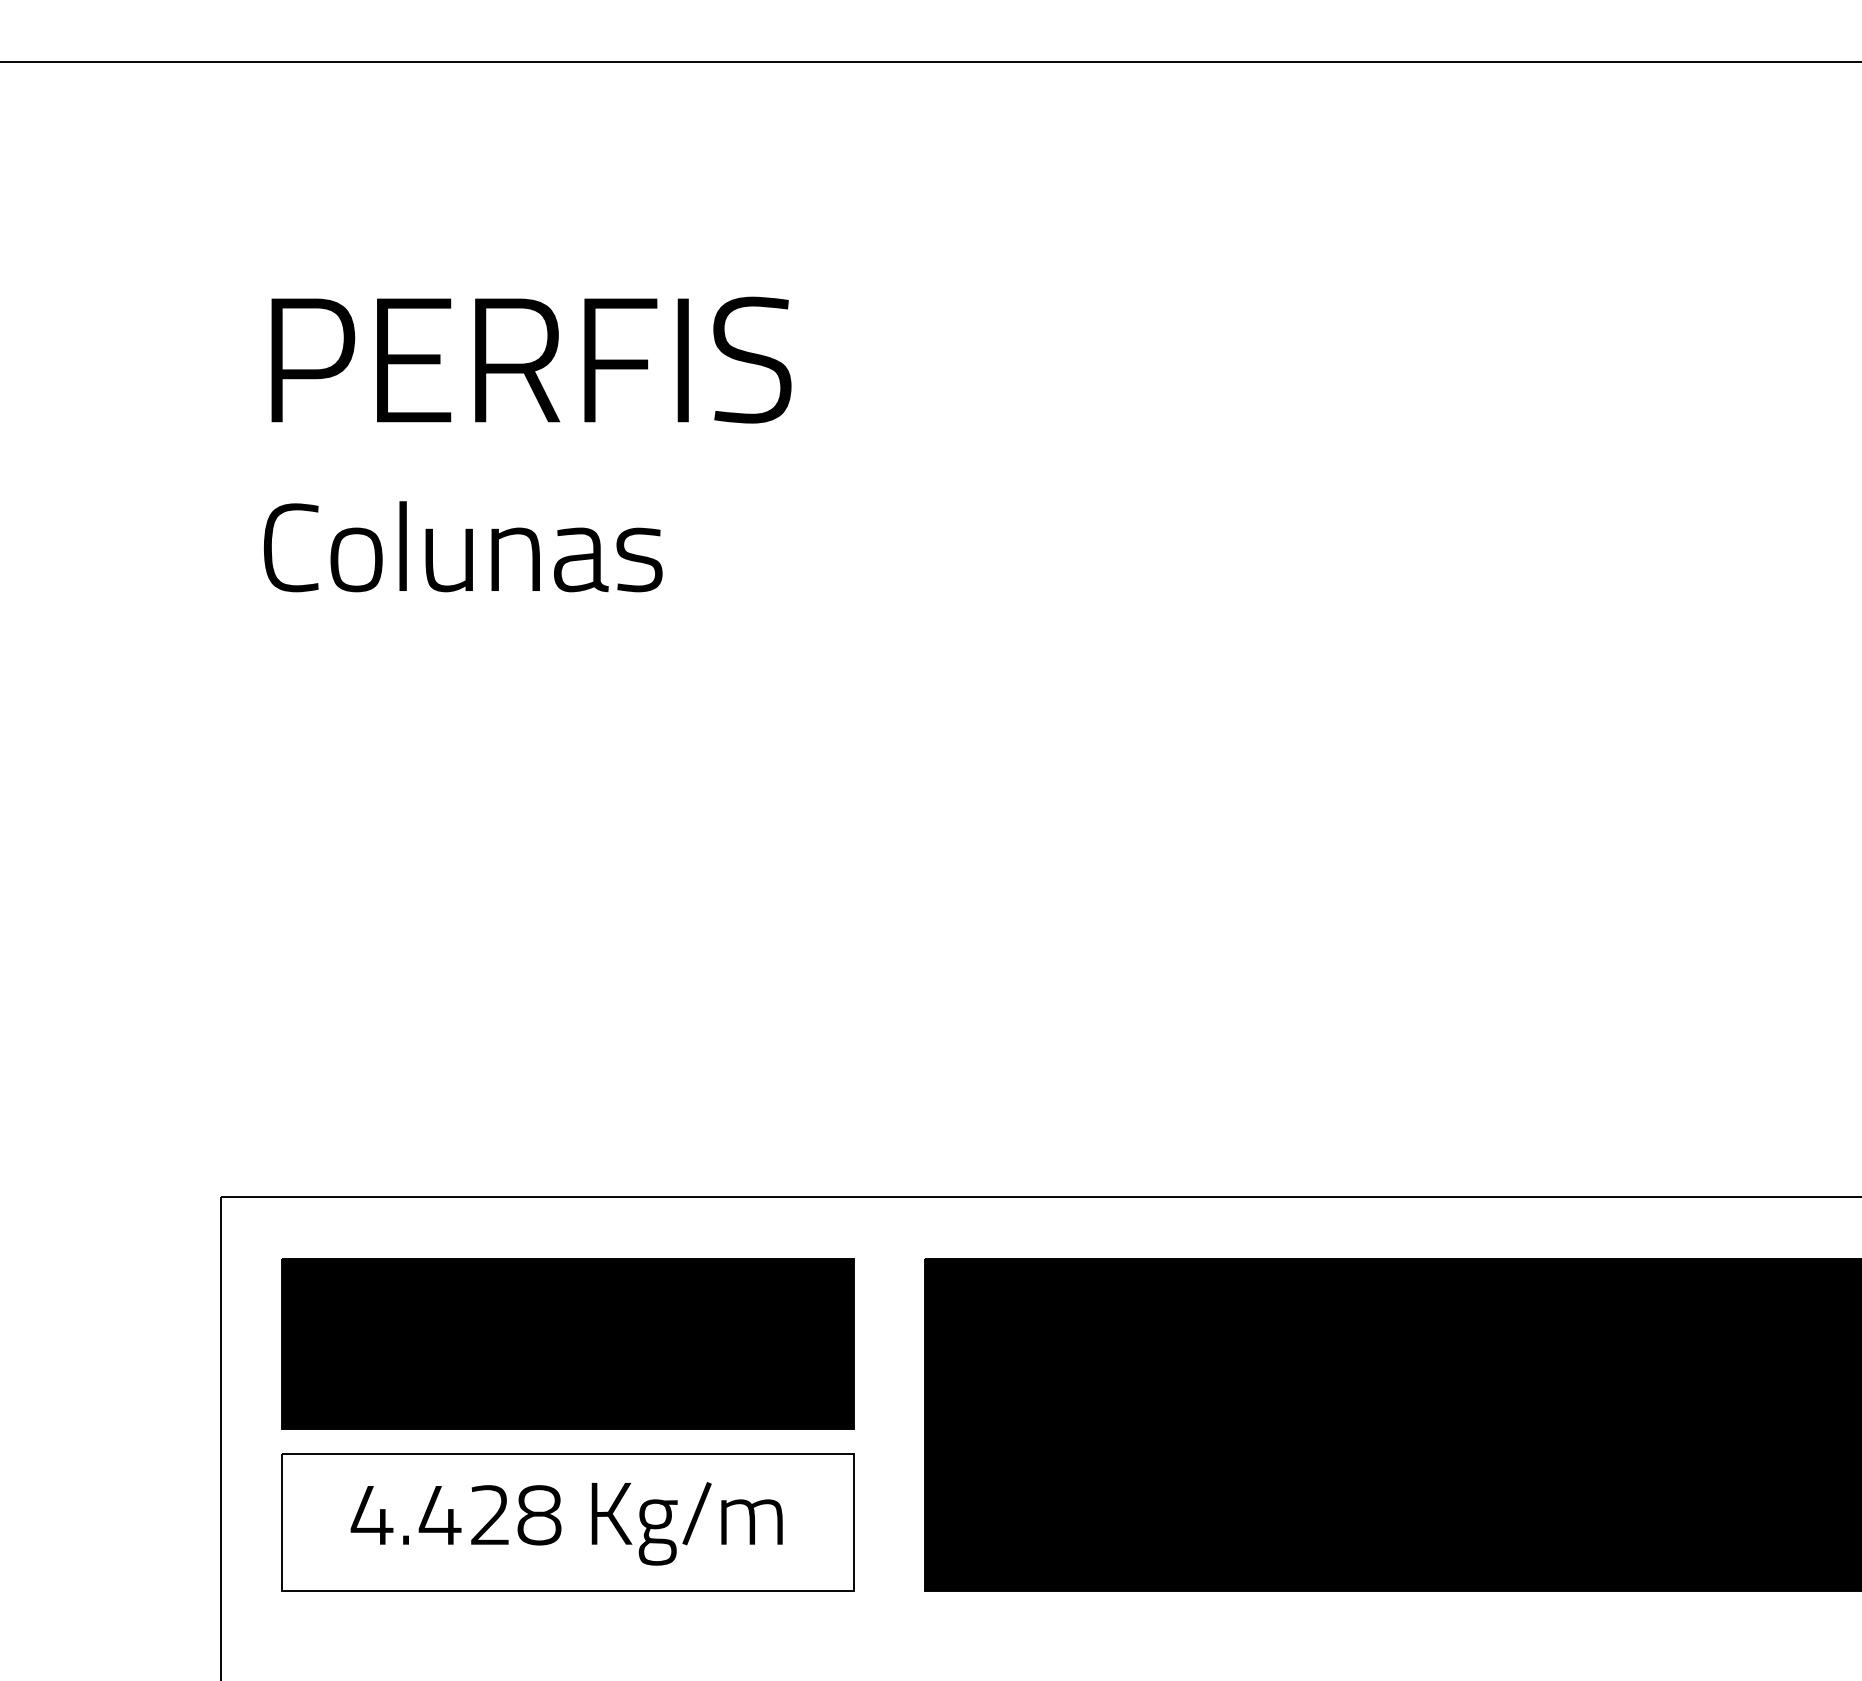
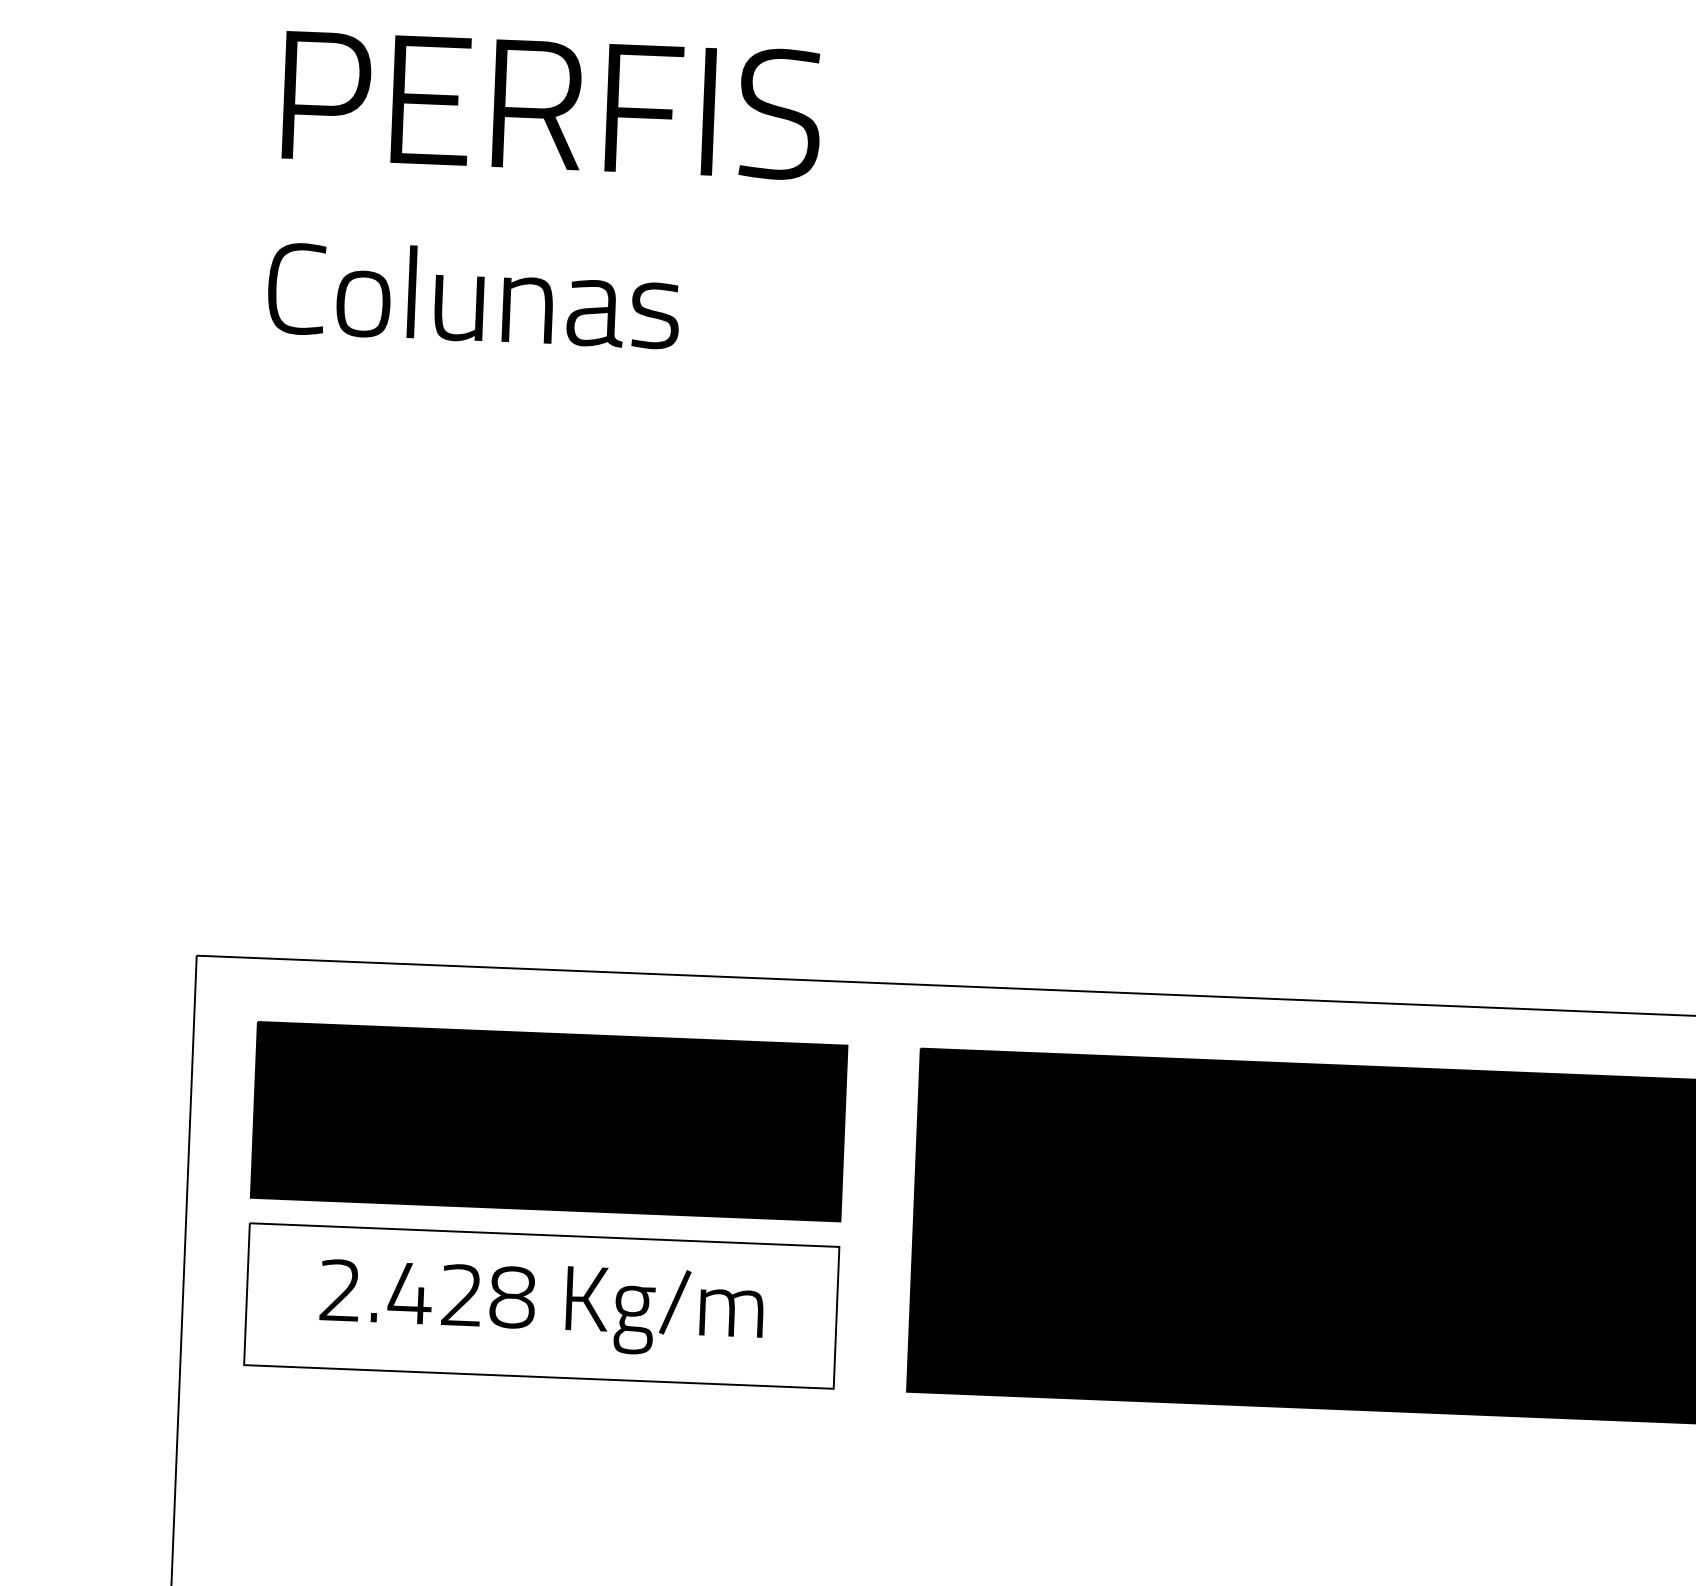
text: (371, 1514) -> (339, 1289), 4.428 -> 2.428

